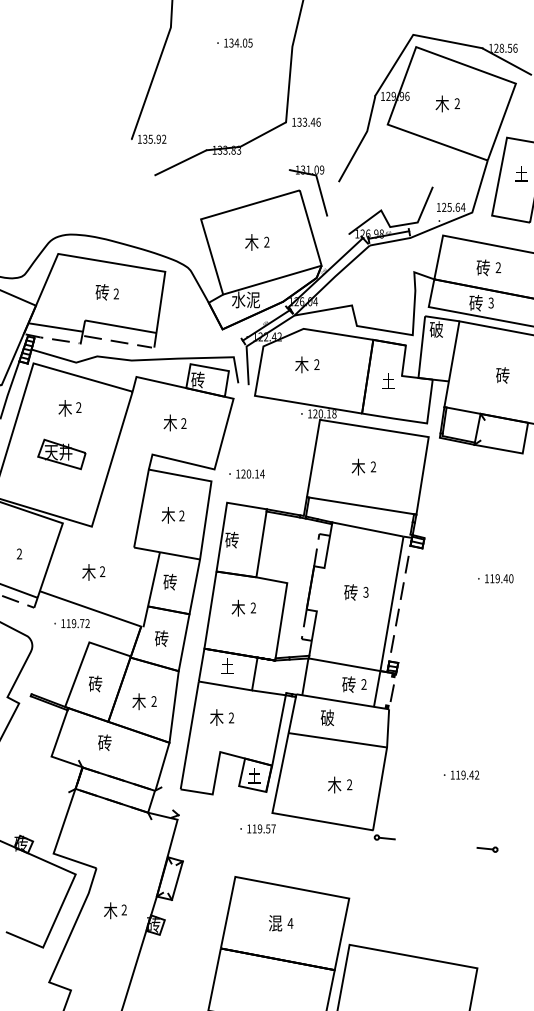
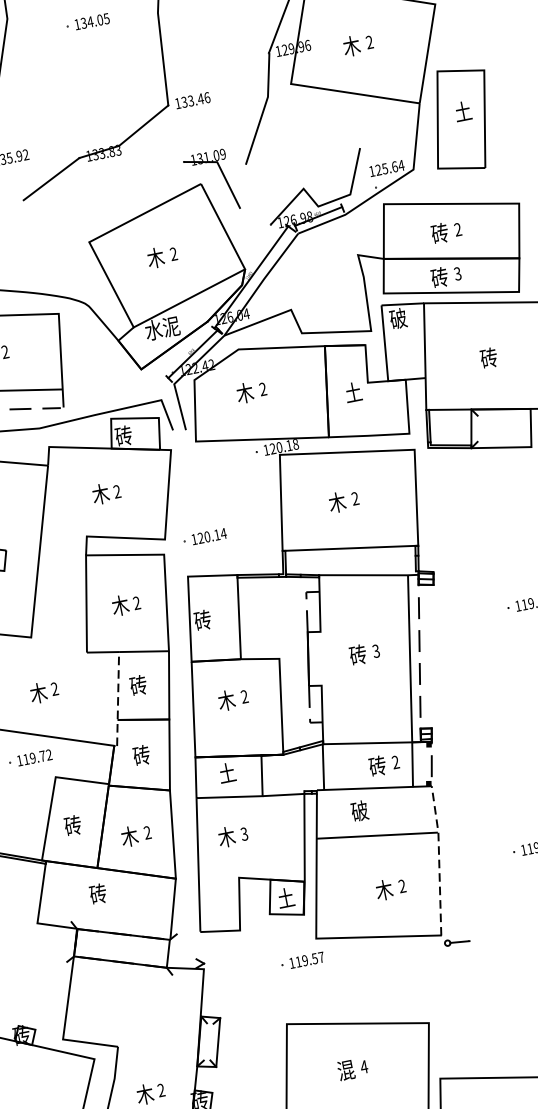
line: (151, 589) -> (117, 698), solid -> dashed
text: (231, 718) -> (244, 834), 2 -> 3
line: (383, 768) -> (439, 858), solid -> dashed

